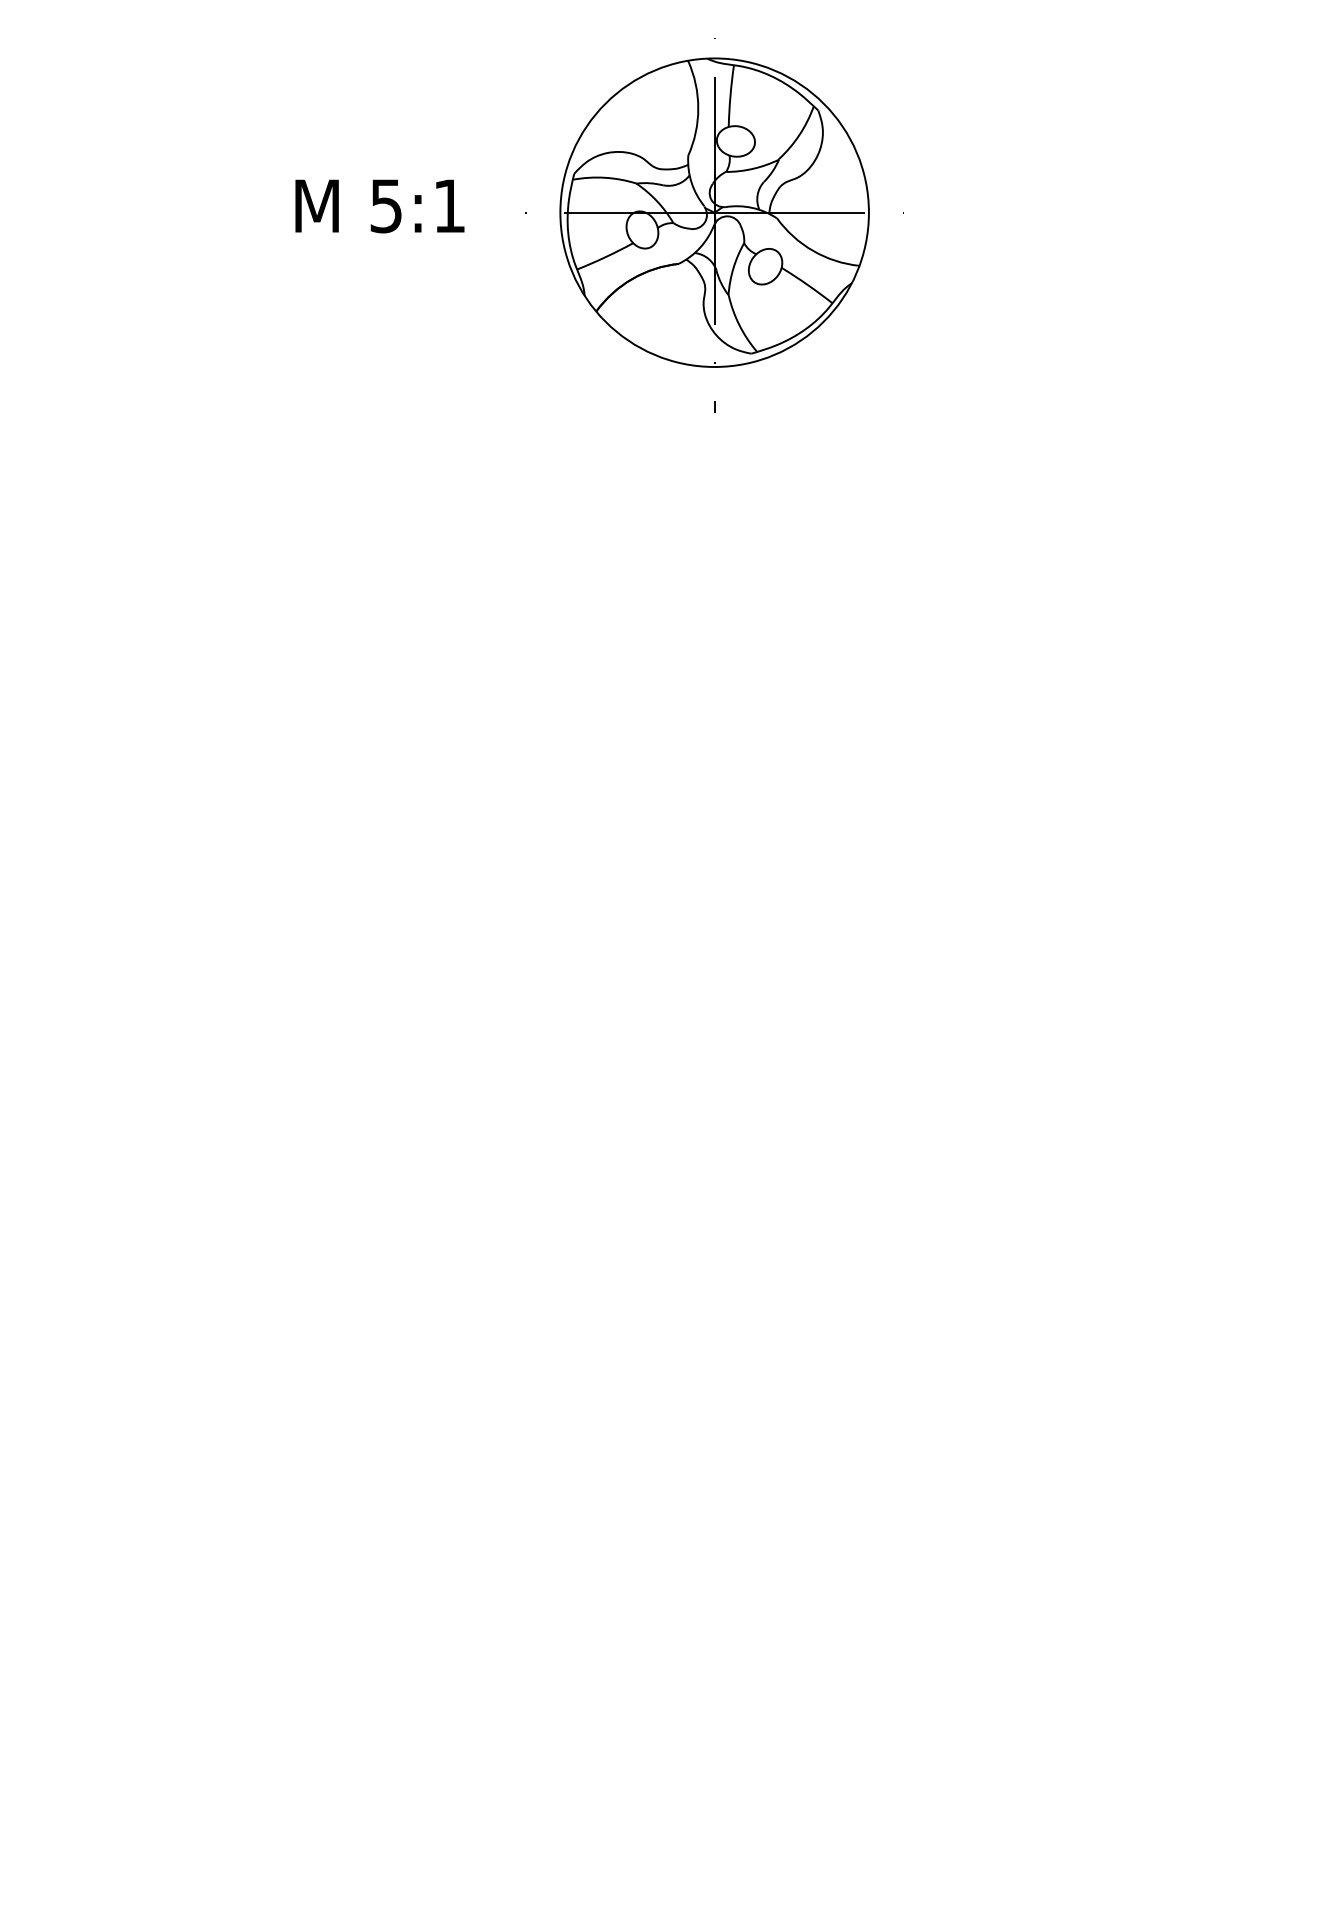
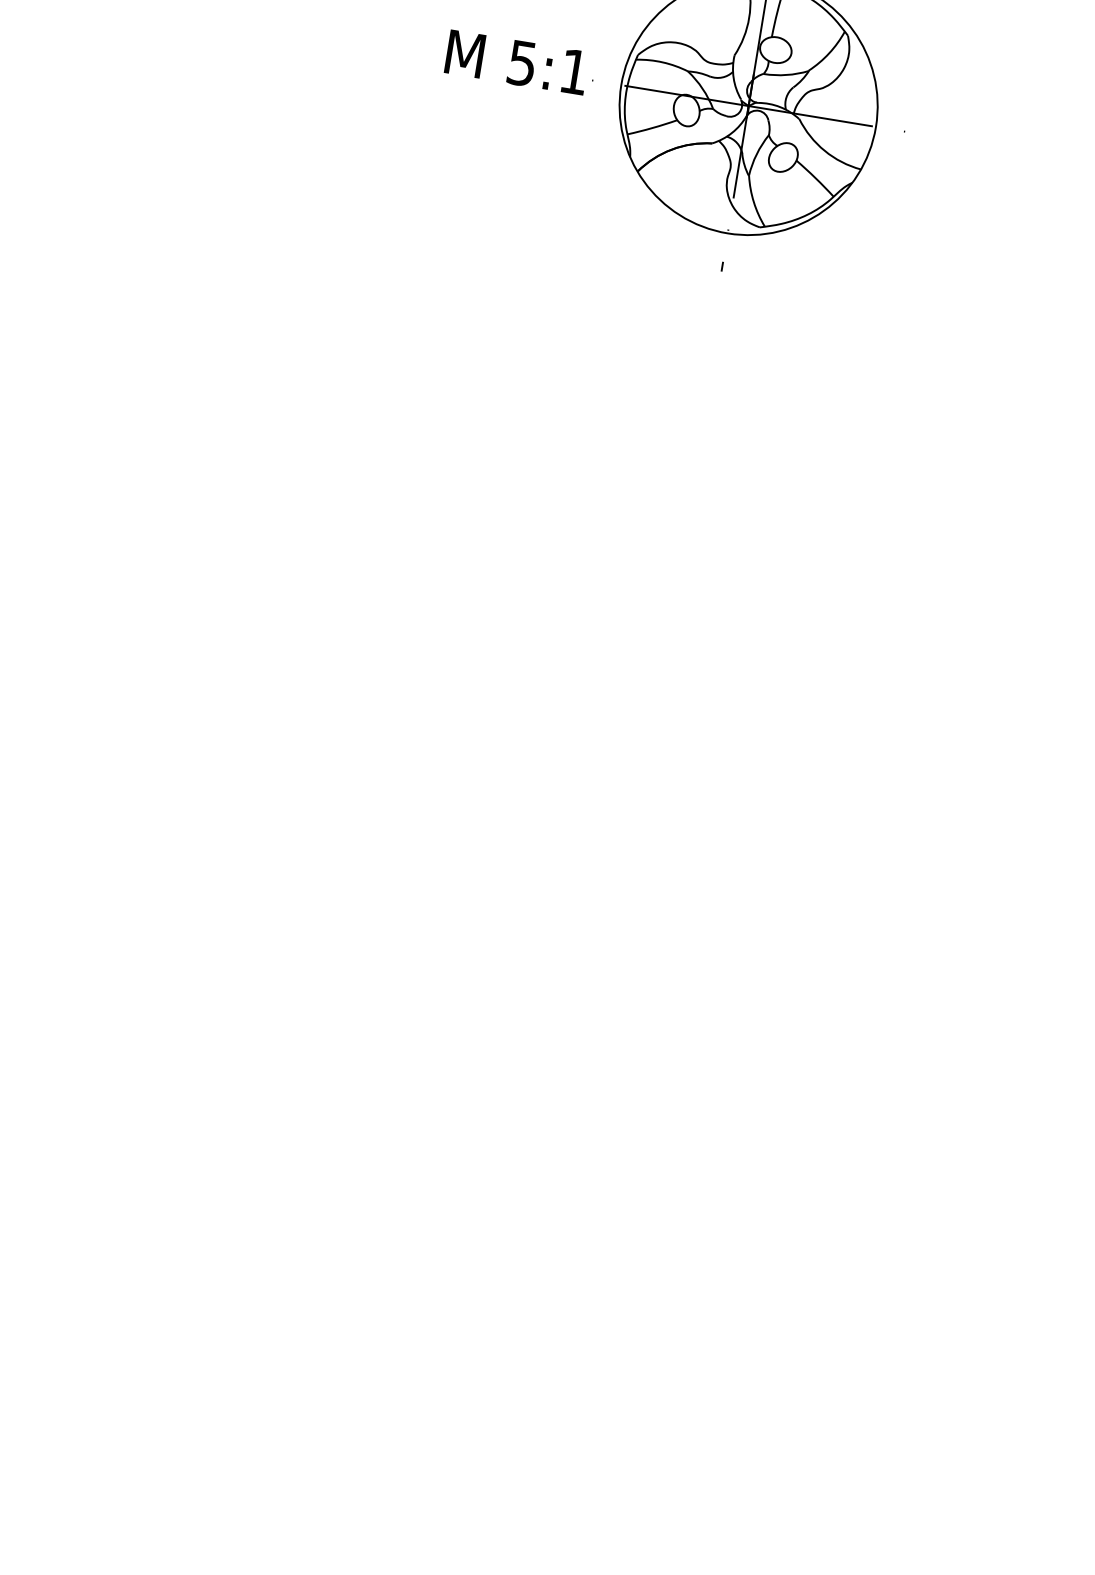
text: (379, 206) -> (516, 62), moved

